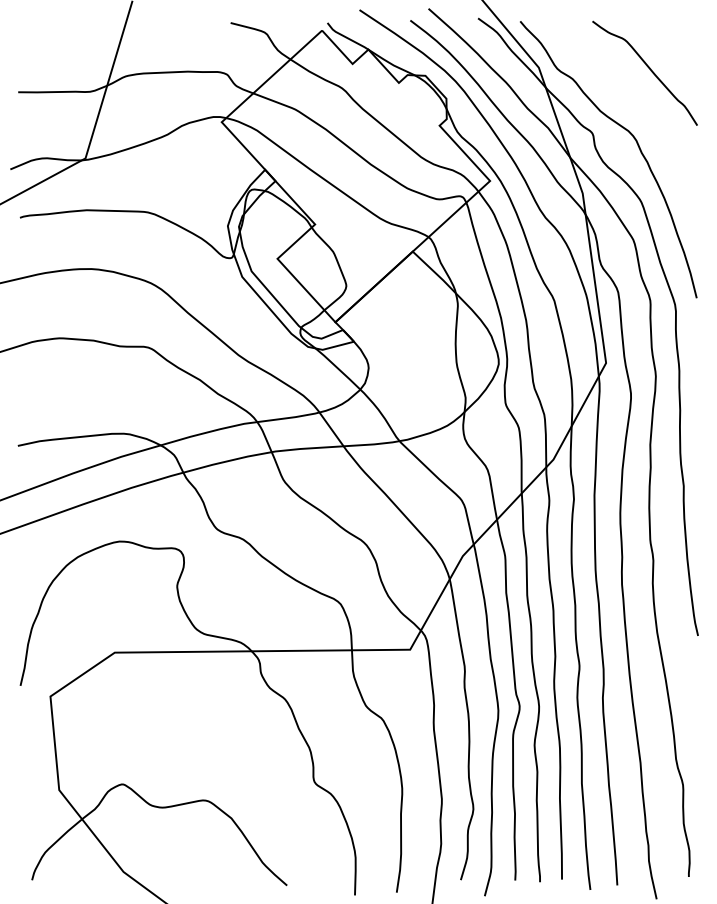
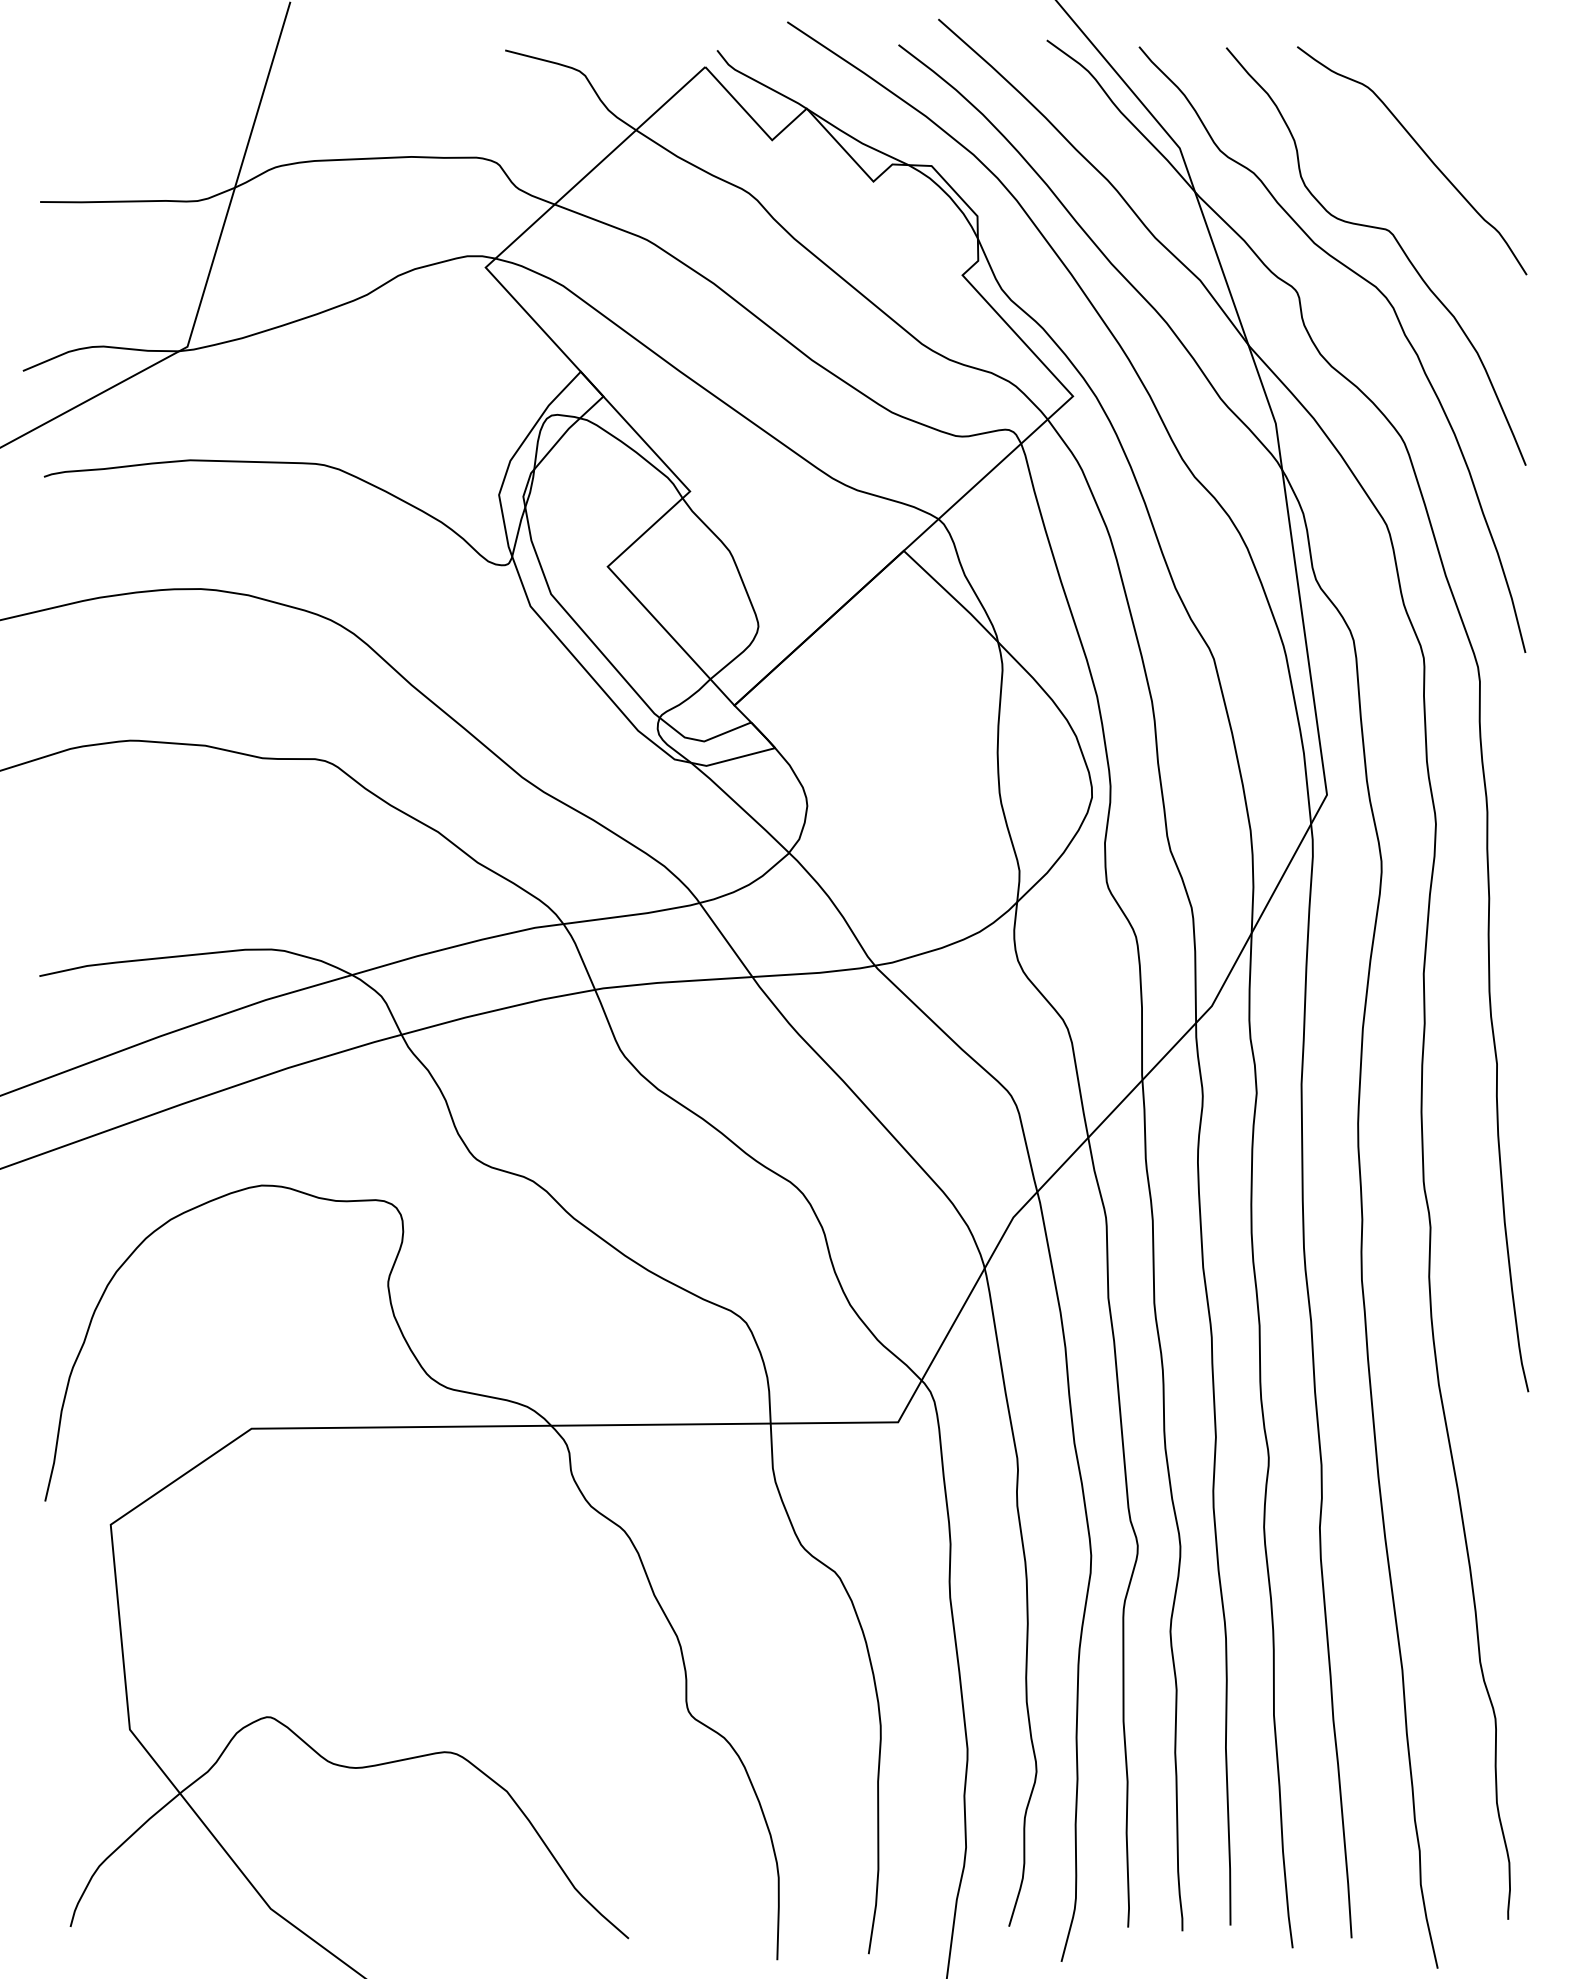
curve: (637, 111) -> (1395, 244), added

